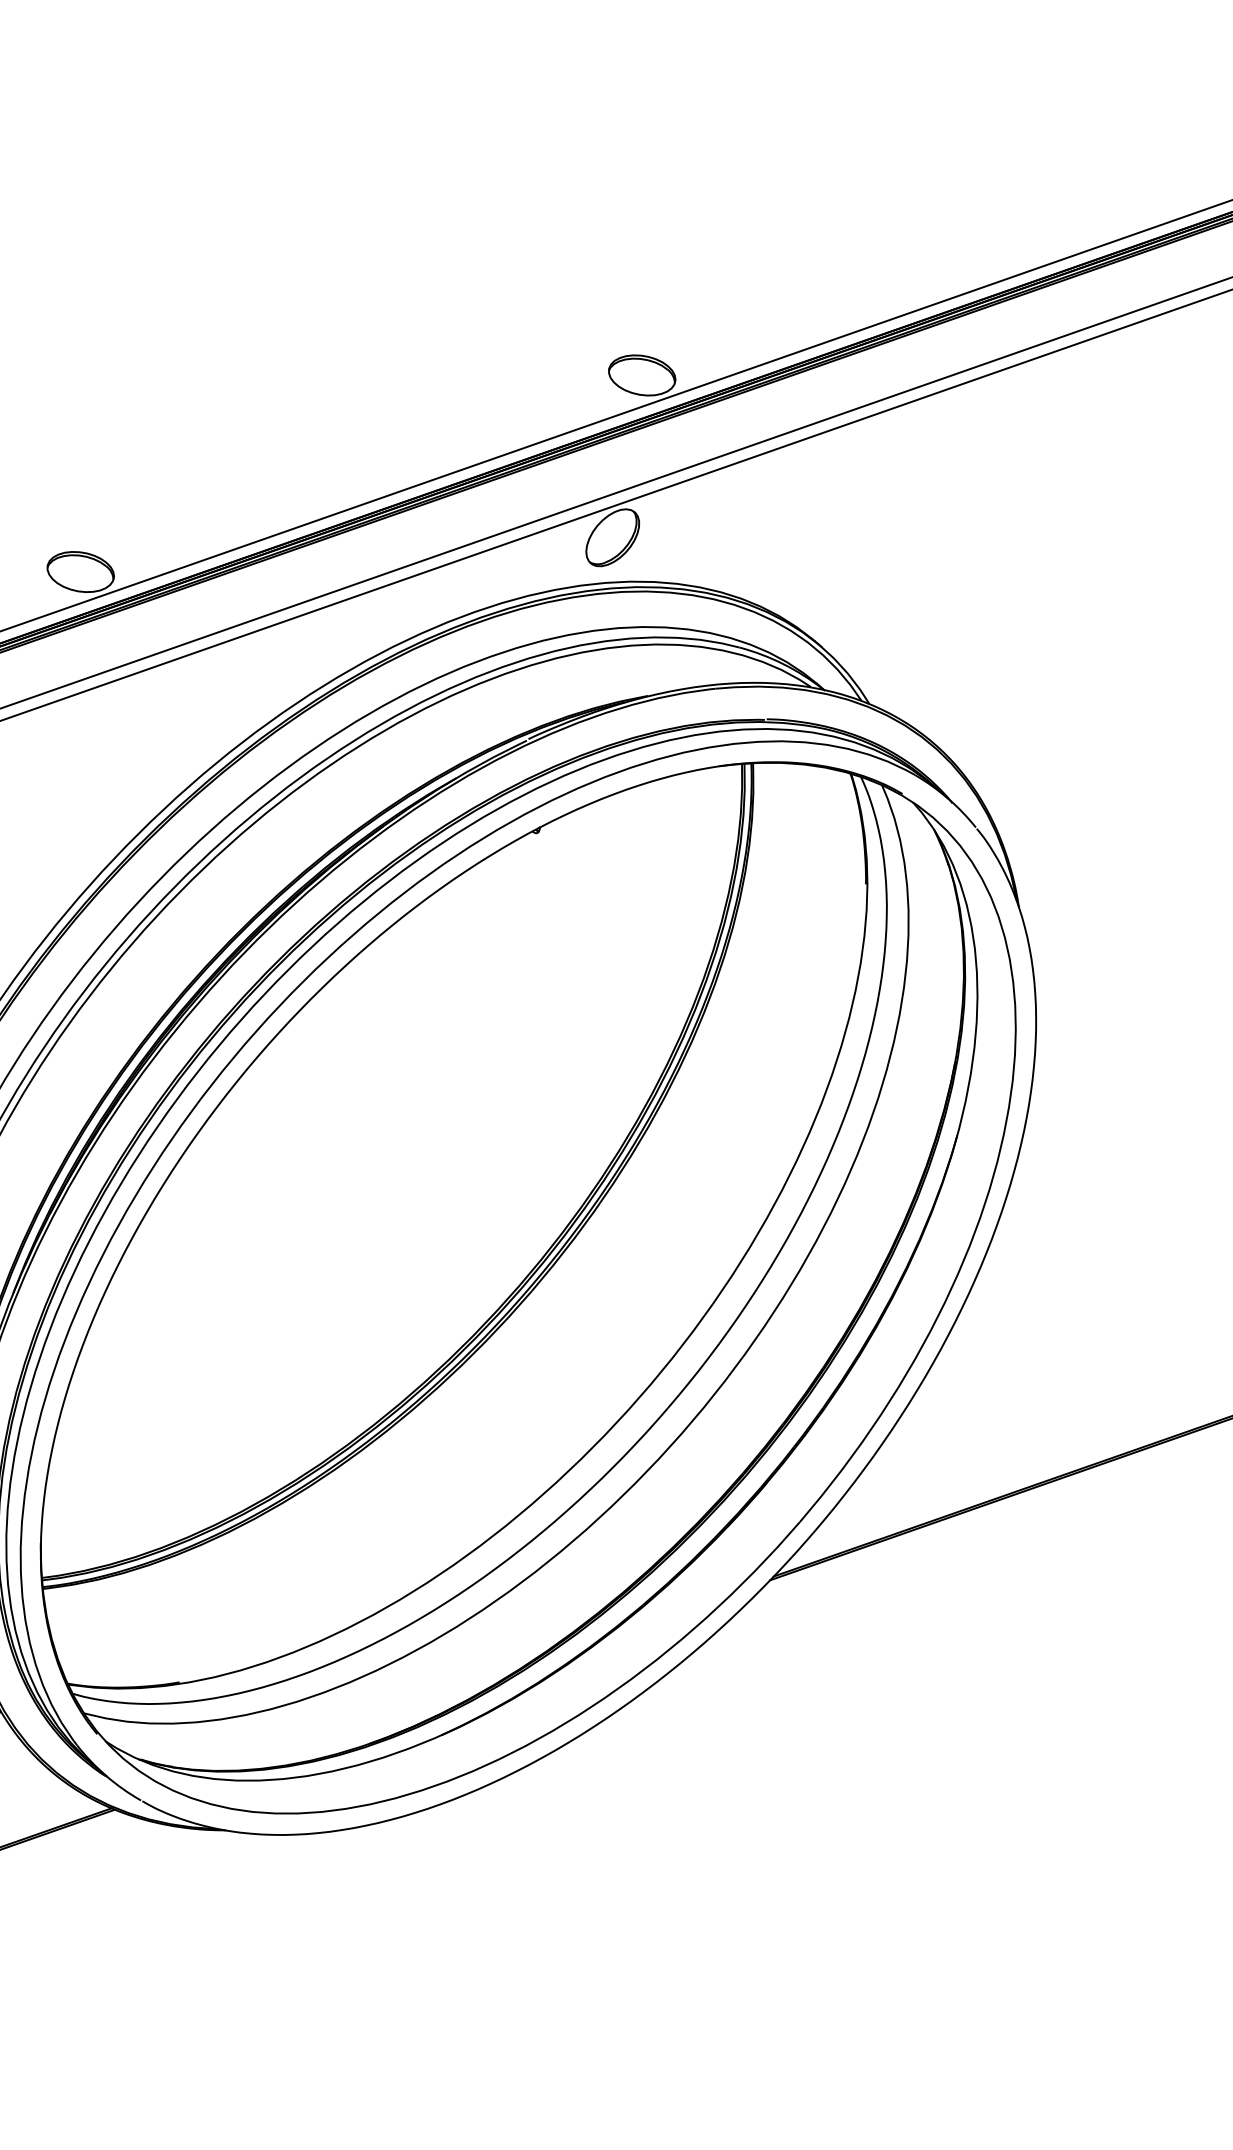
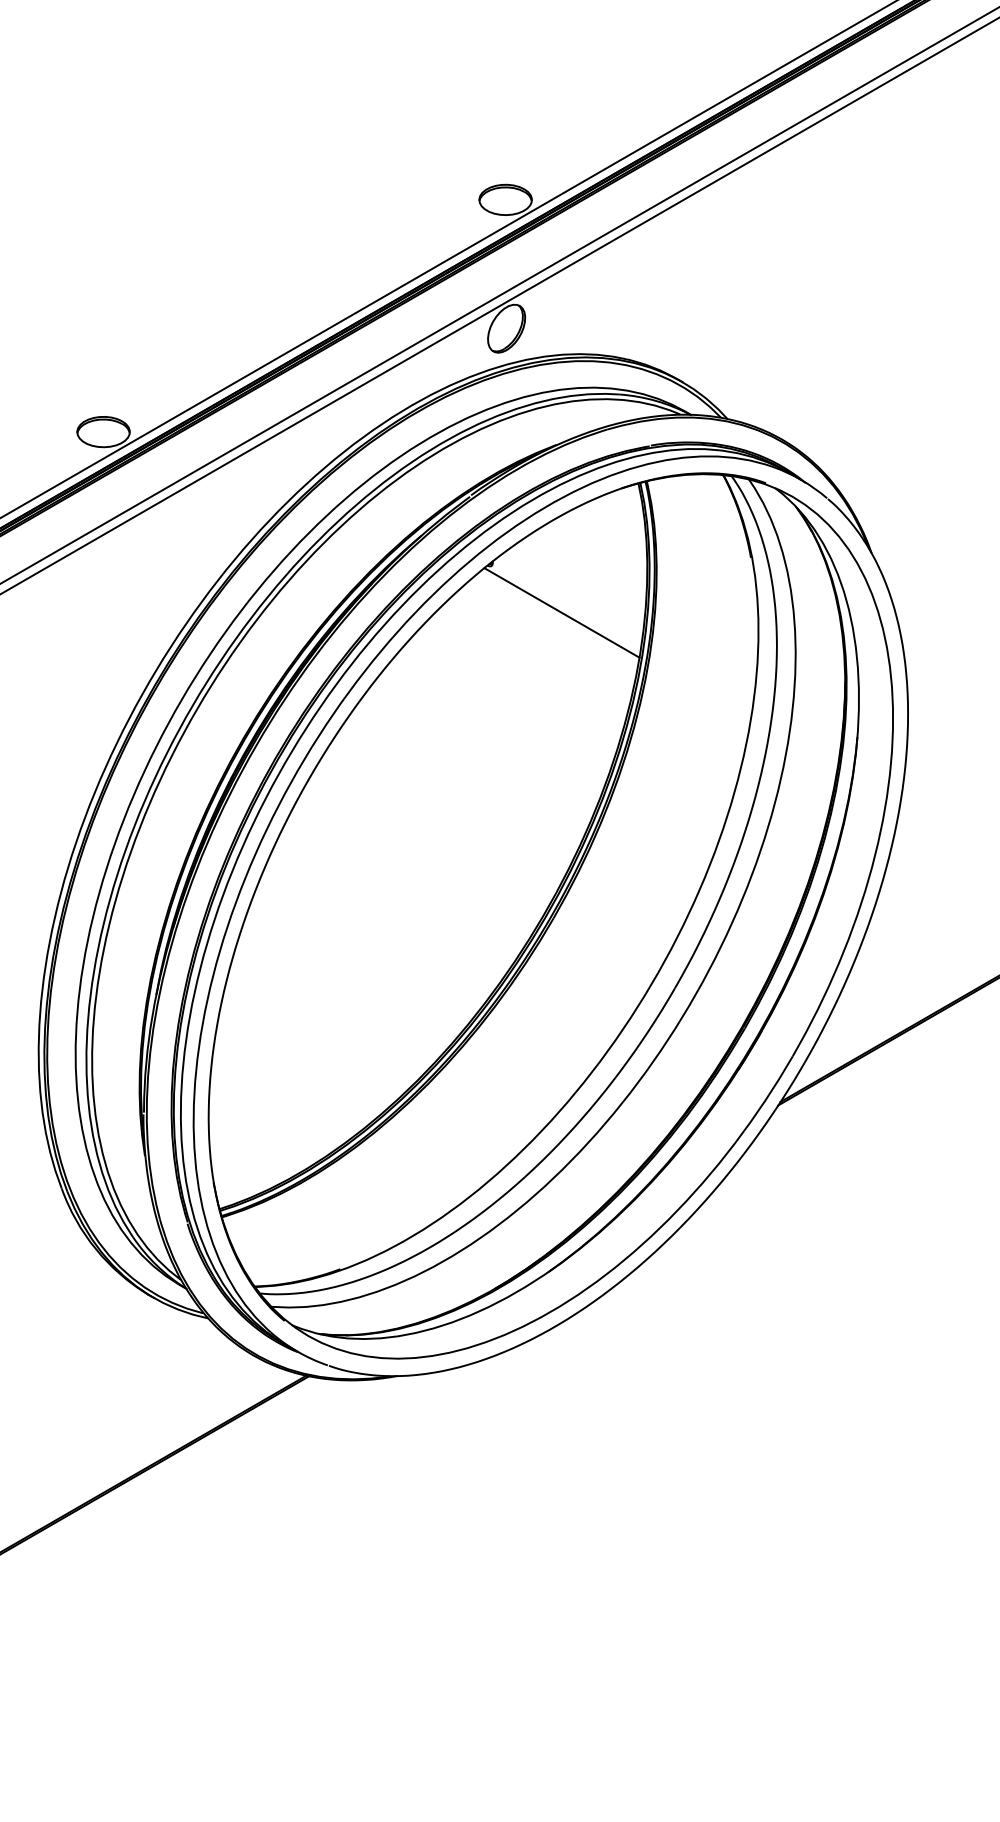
line: (614, 908) -> (561, 612), added

